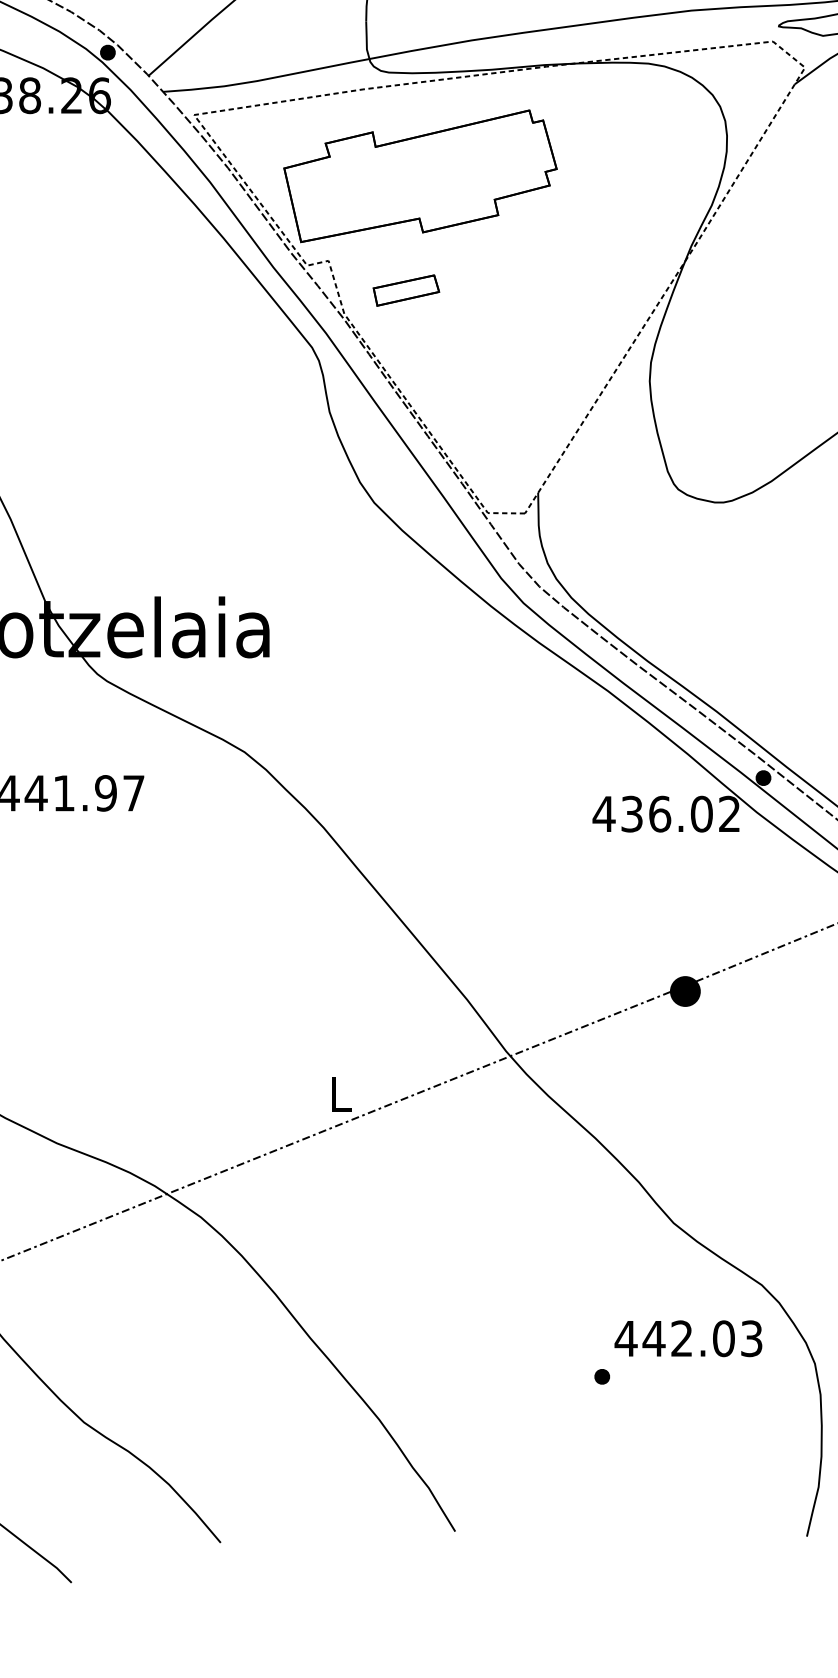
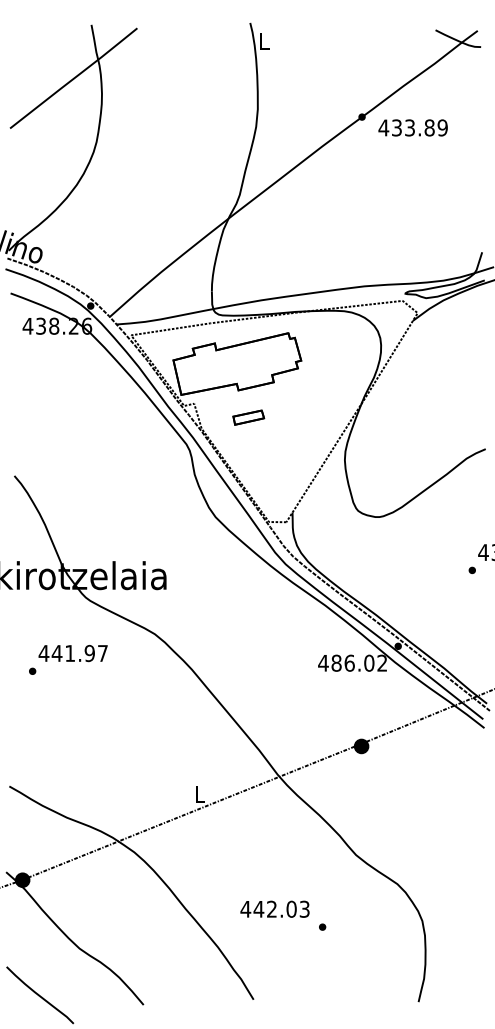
part: (405, 290) -> (248, 417), moved
text: (631, 812) -> (336, 662), 436.02 -> 486.02
text: (687, 1337) -> (274, 908), moved

